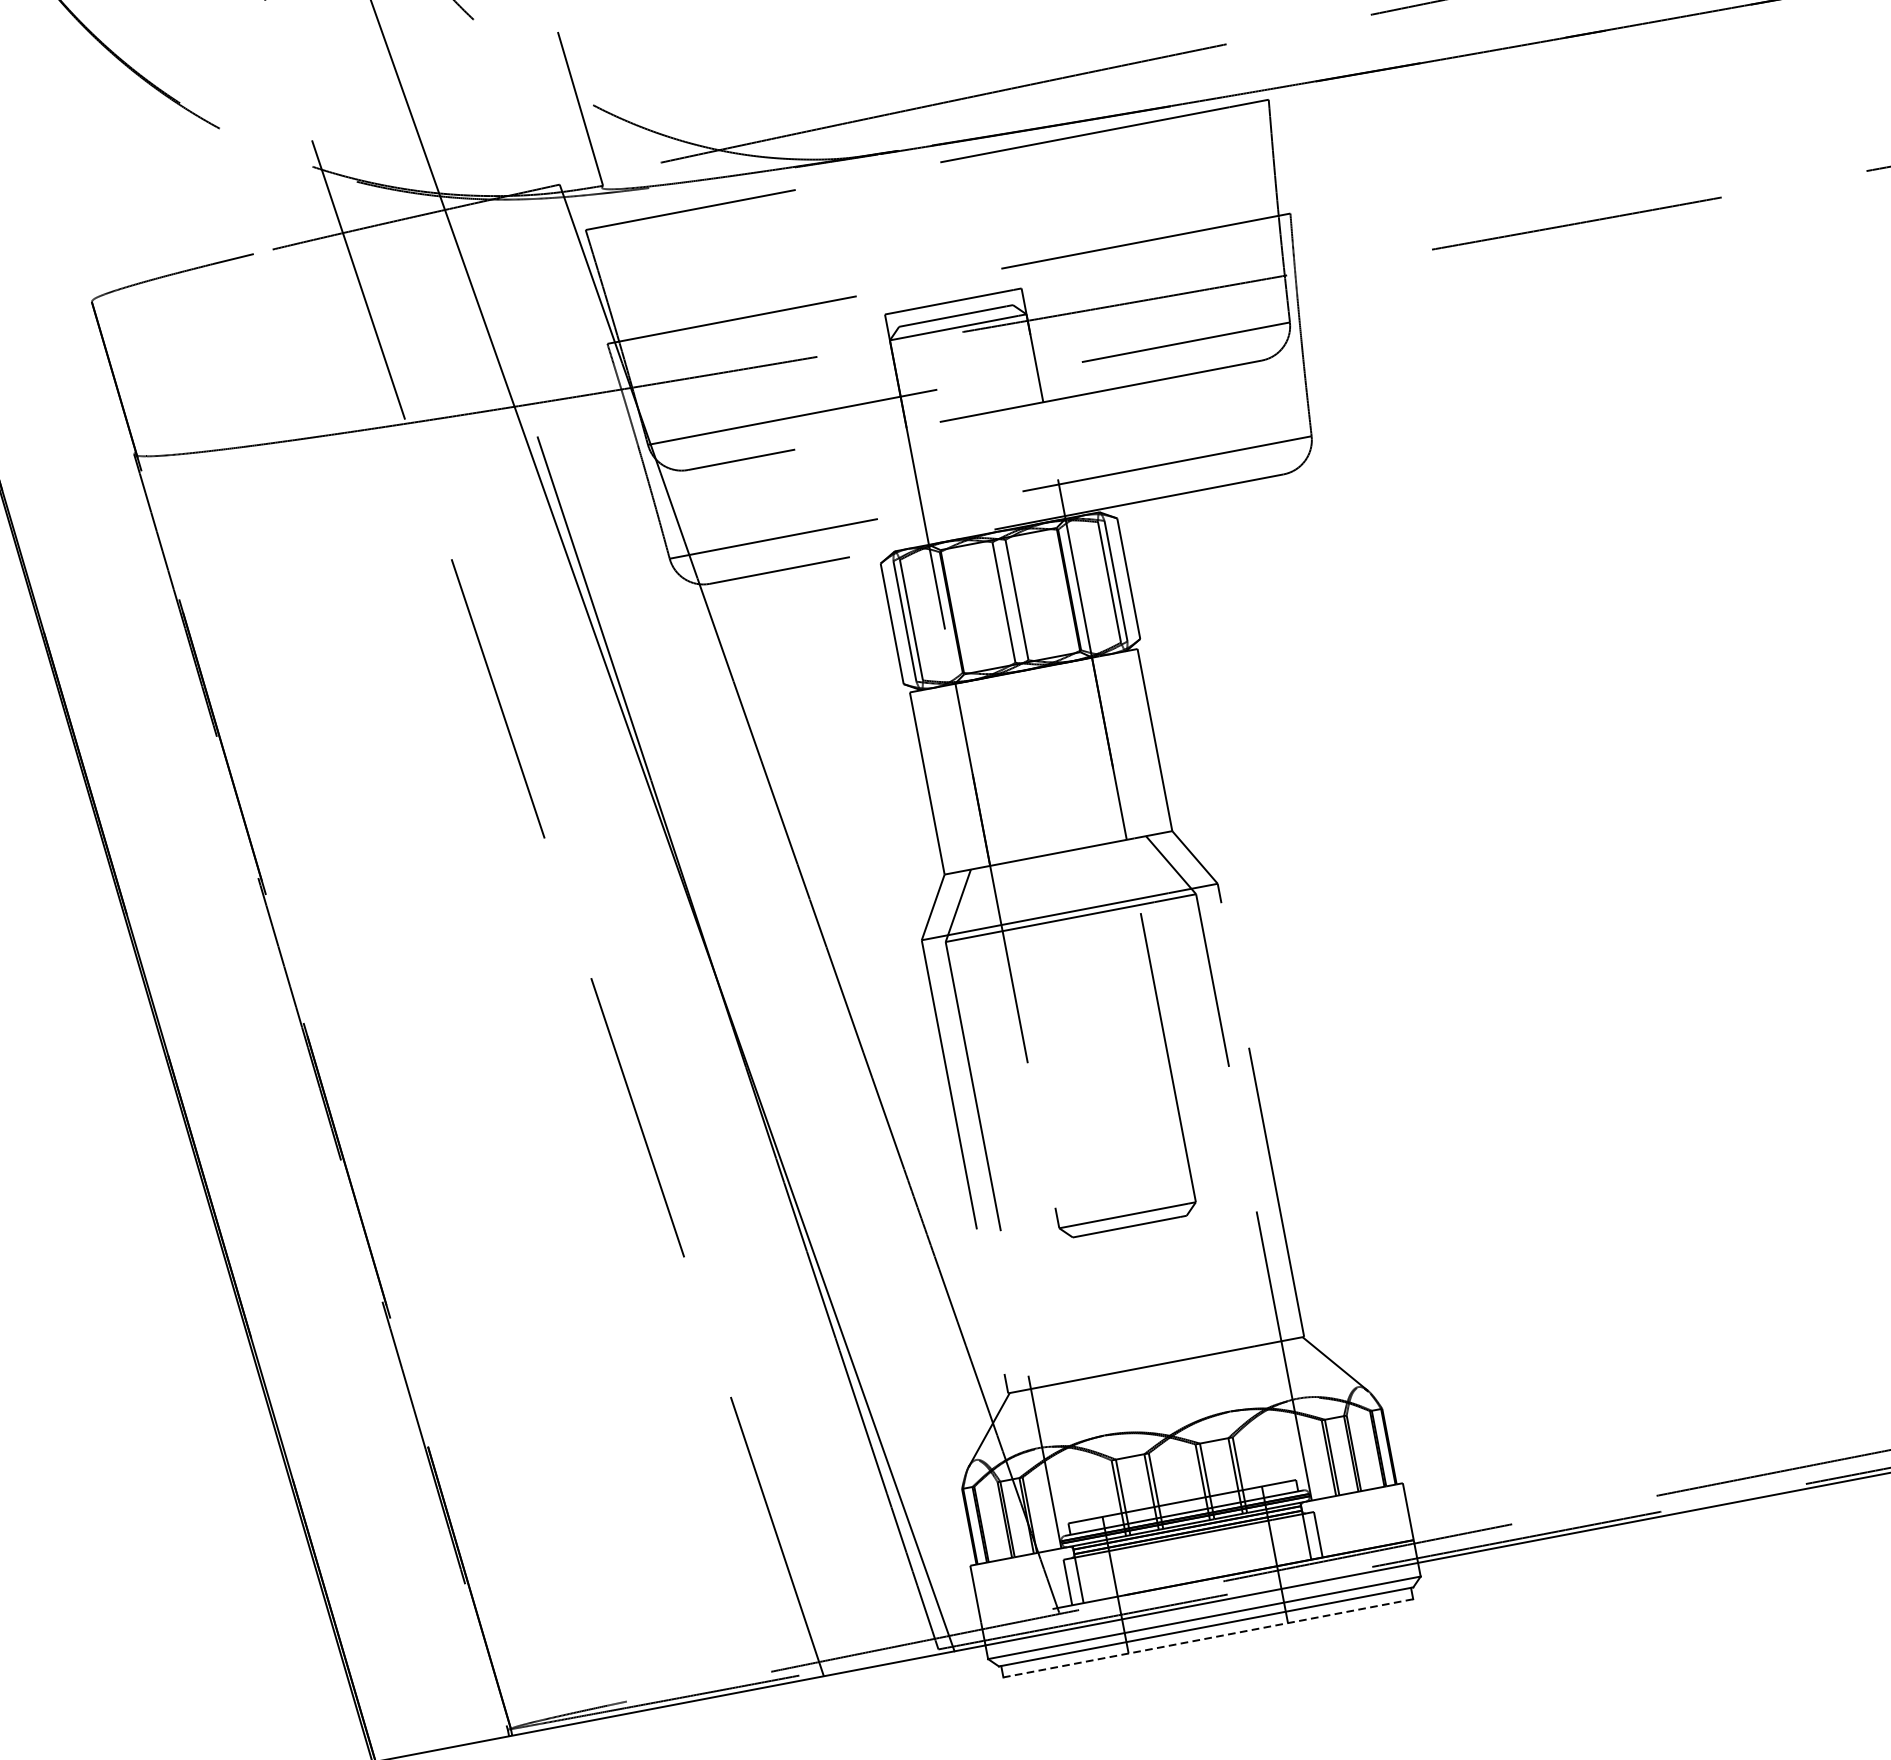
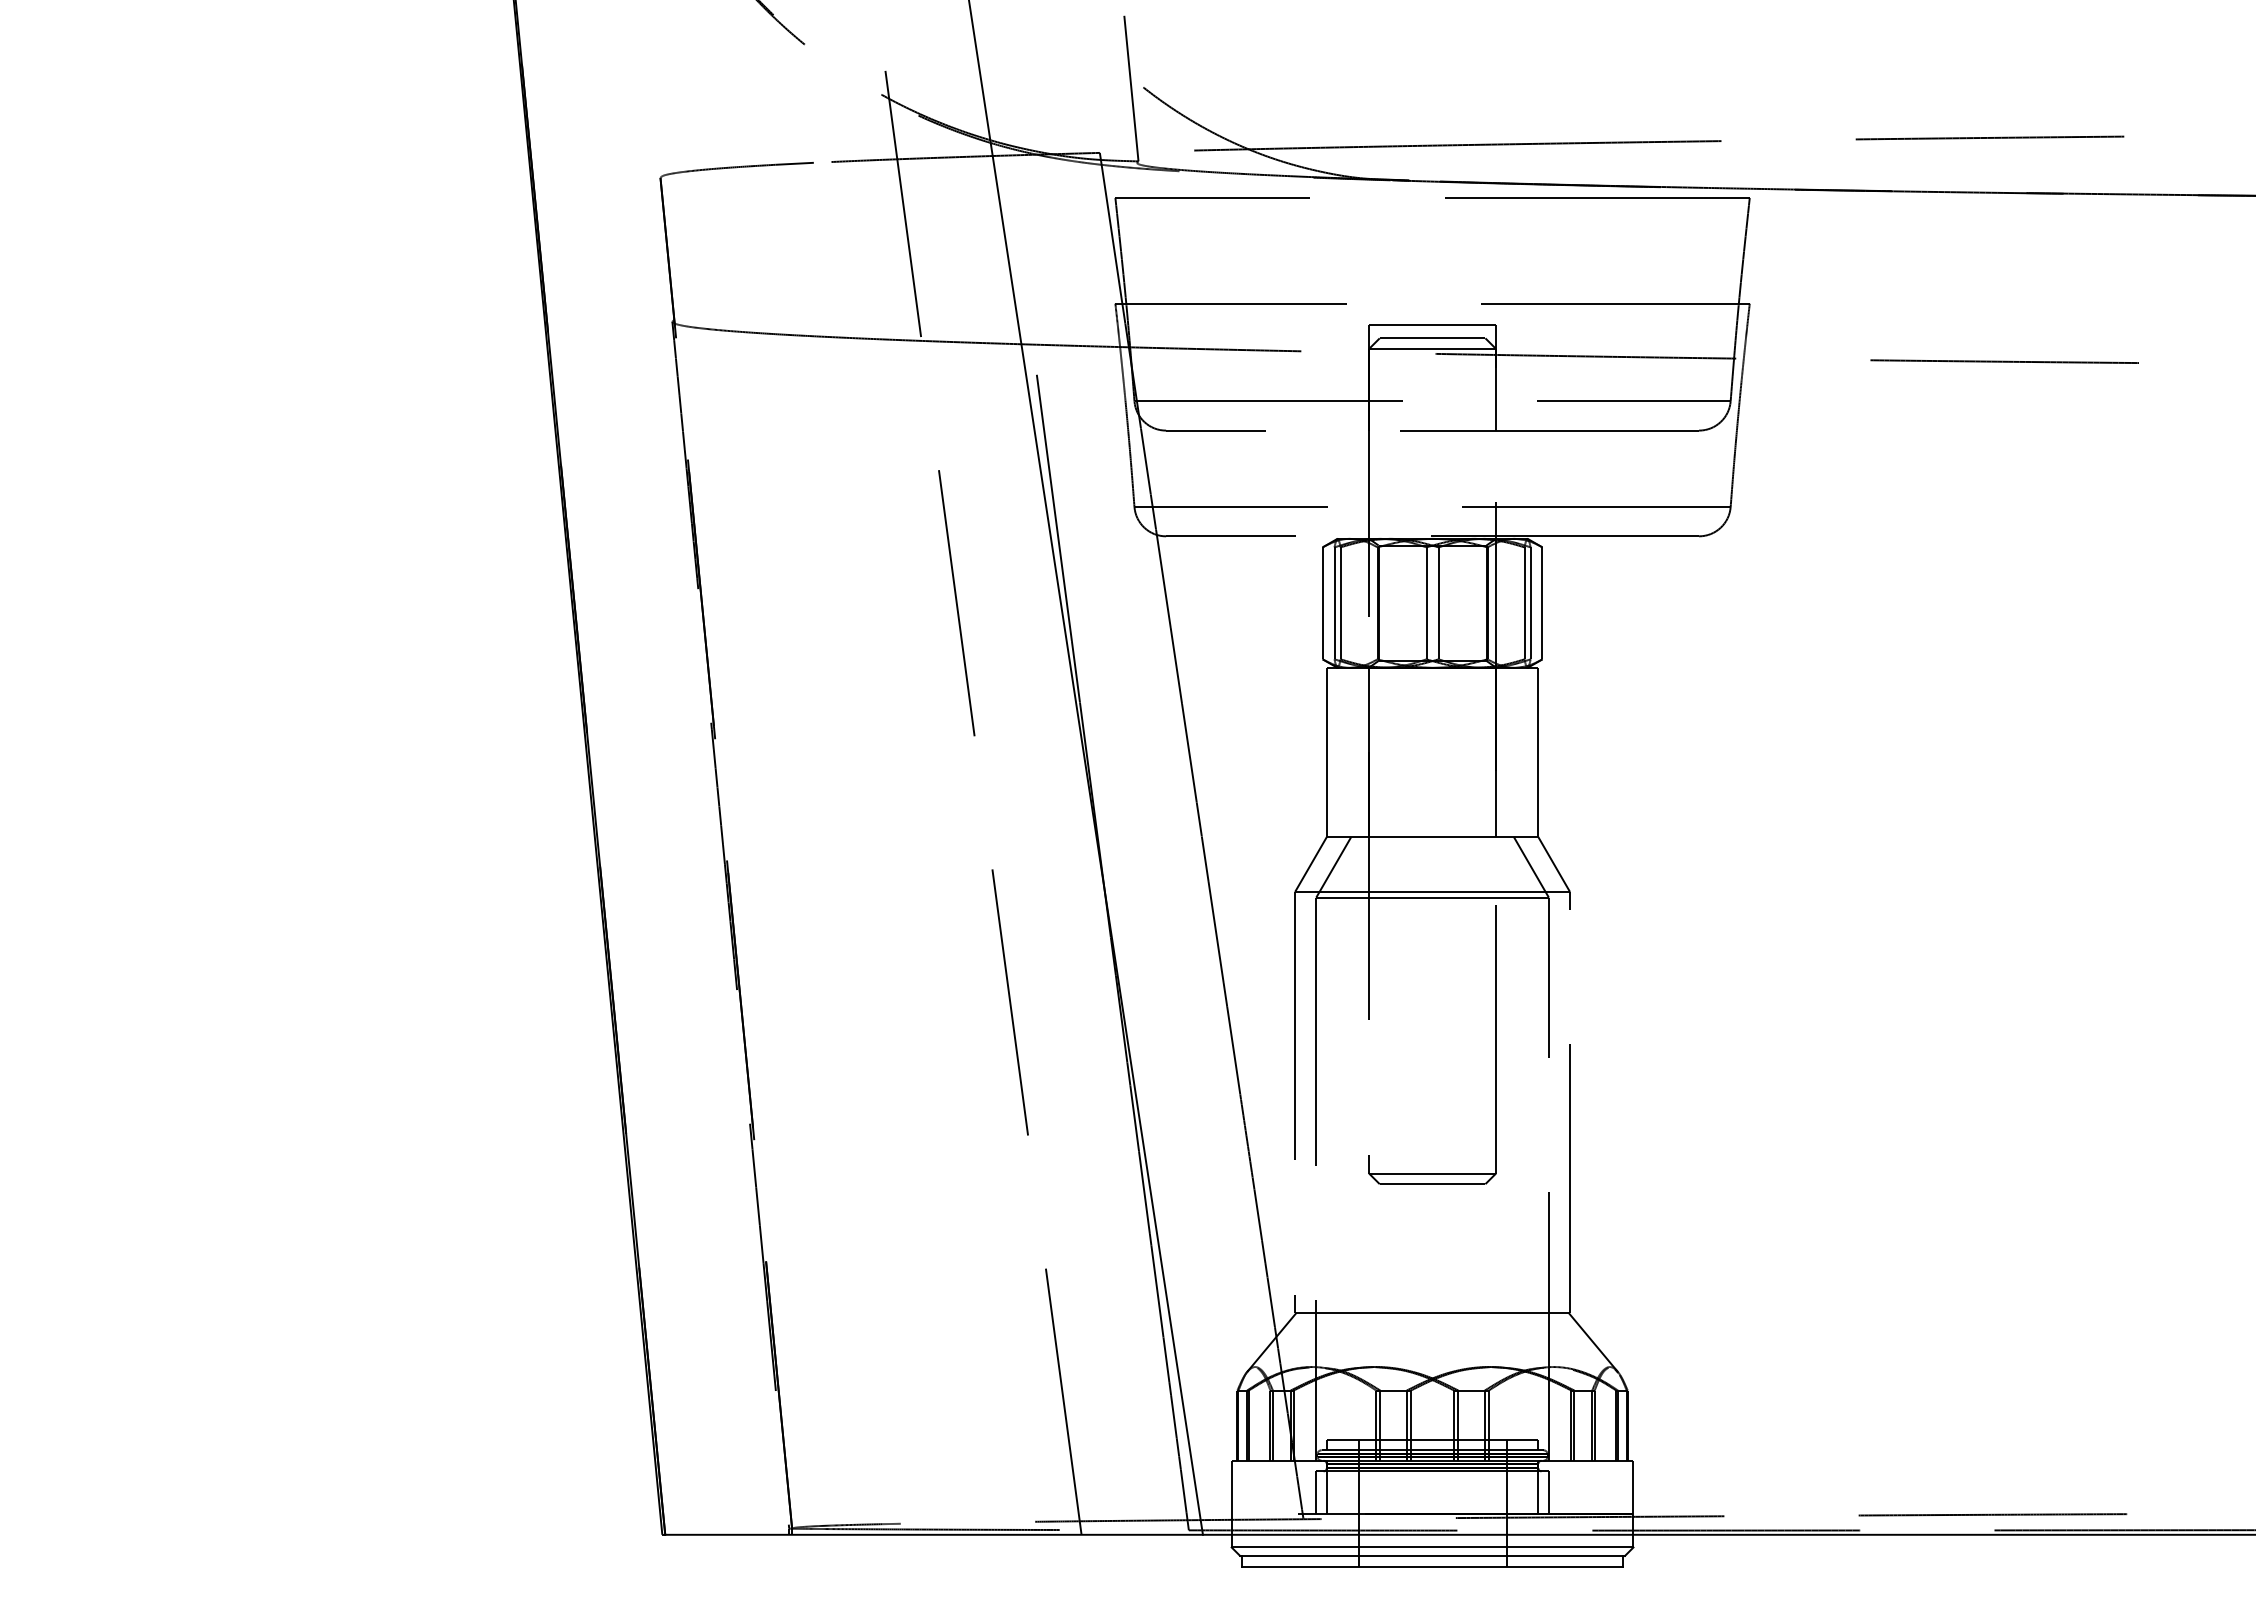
line: (1208, 1638) -> (1432, 1566), dashed -> solid

